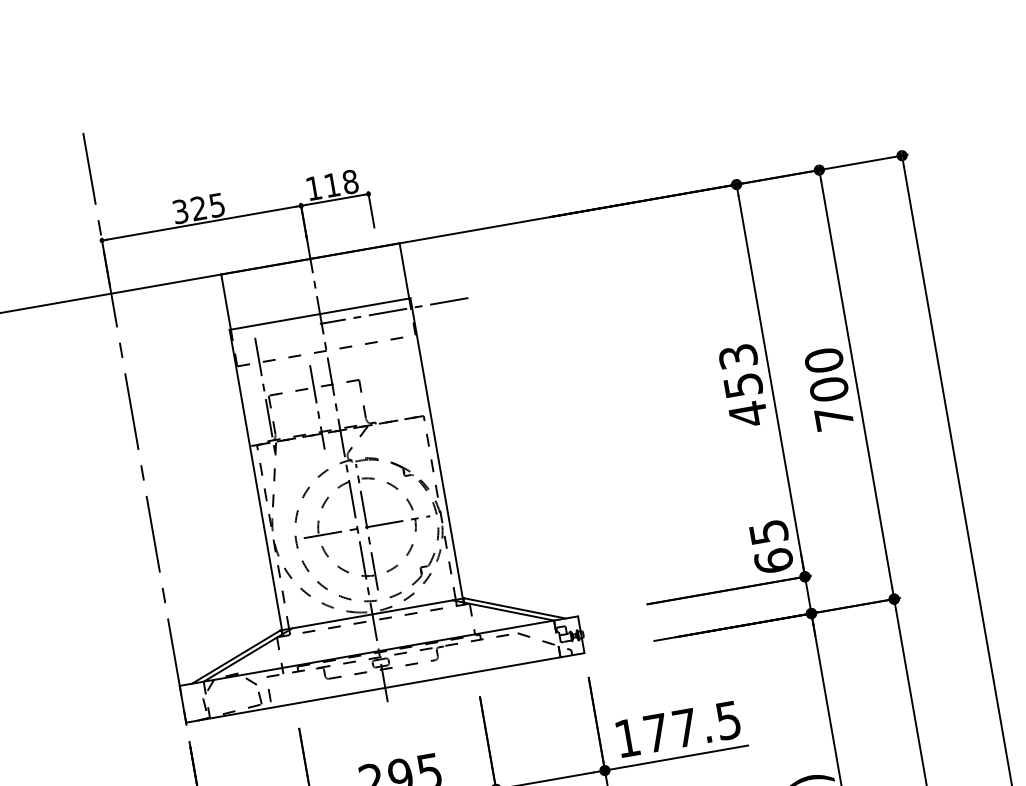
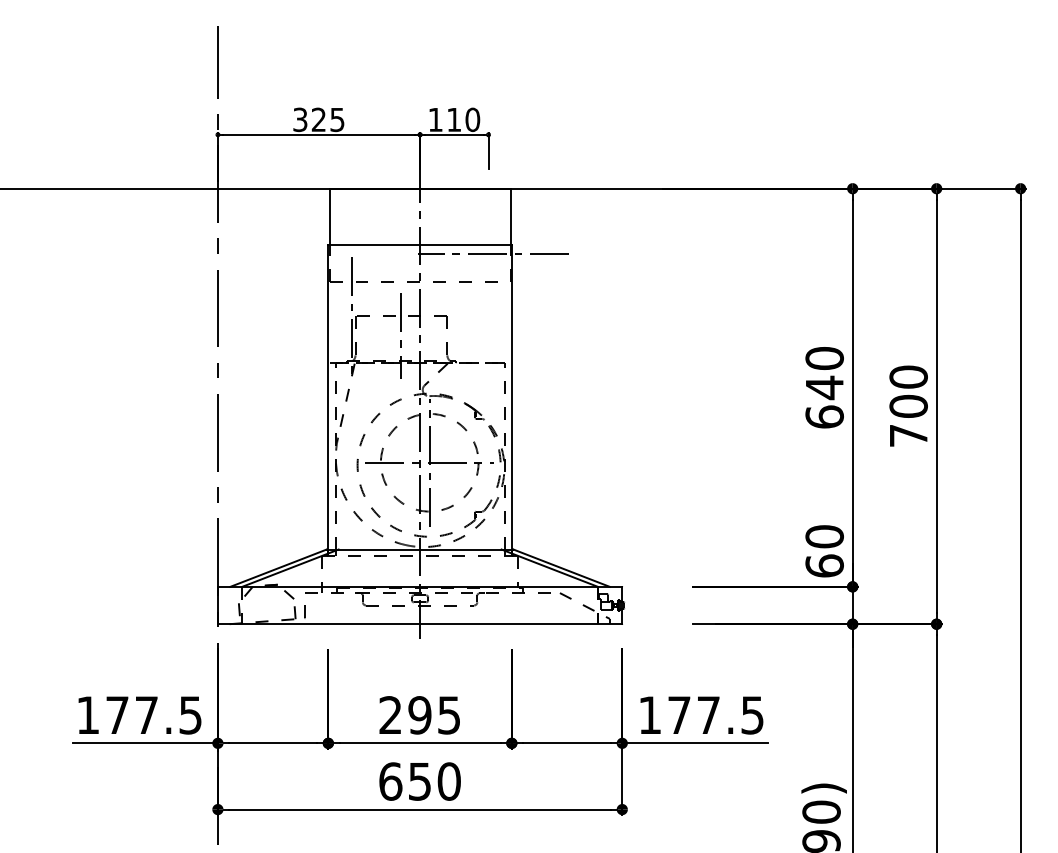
text: (350, 181) -> (472, 119), 118 -> 110
text: (743, 386) -> (824, 388), 453 -> 640
text: (768, 532) -> (824, 536), 65 -> 60

